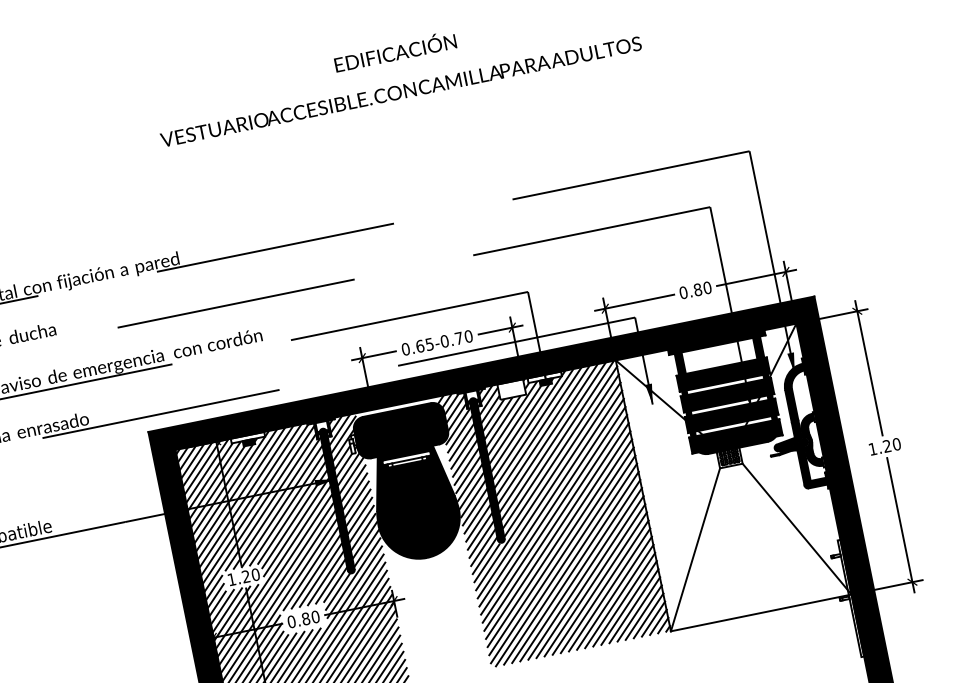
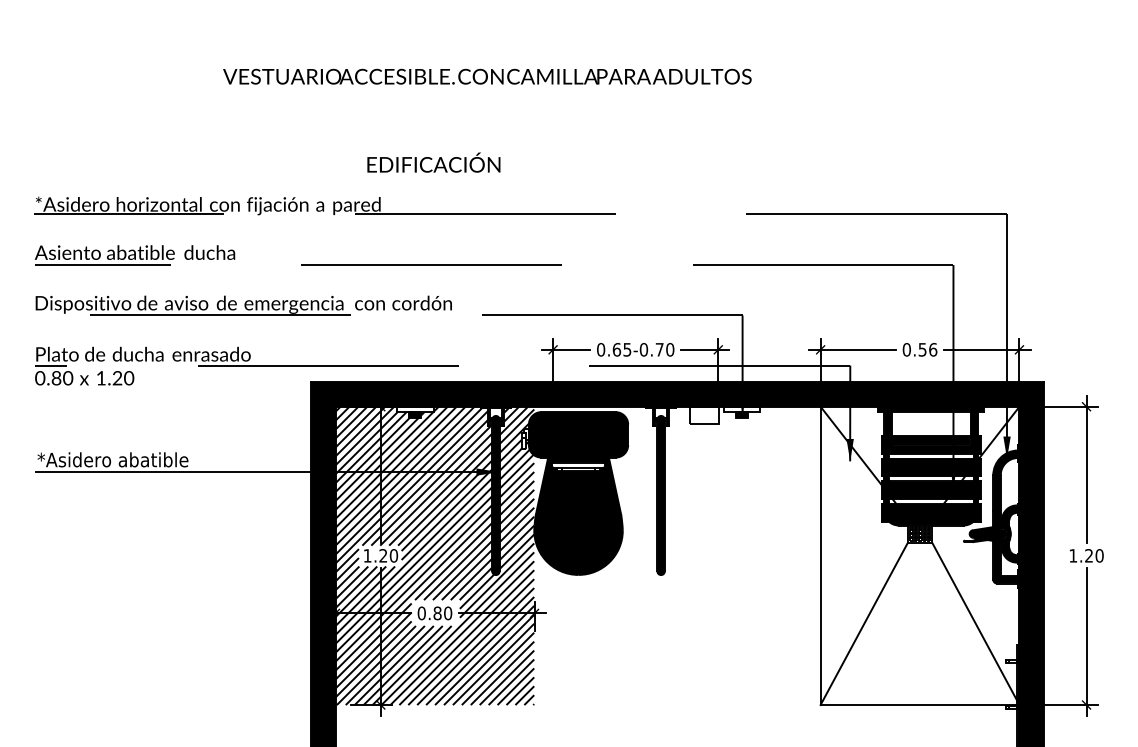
text: (394, 51) -> (433, 162), moved
text: (401, 91) -> (487, 76), moved
text: (702, 288) -> (927, 349), 0.80 -> 0.56
hatch: (553, 513) -> (721, 555), removed

